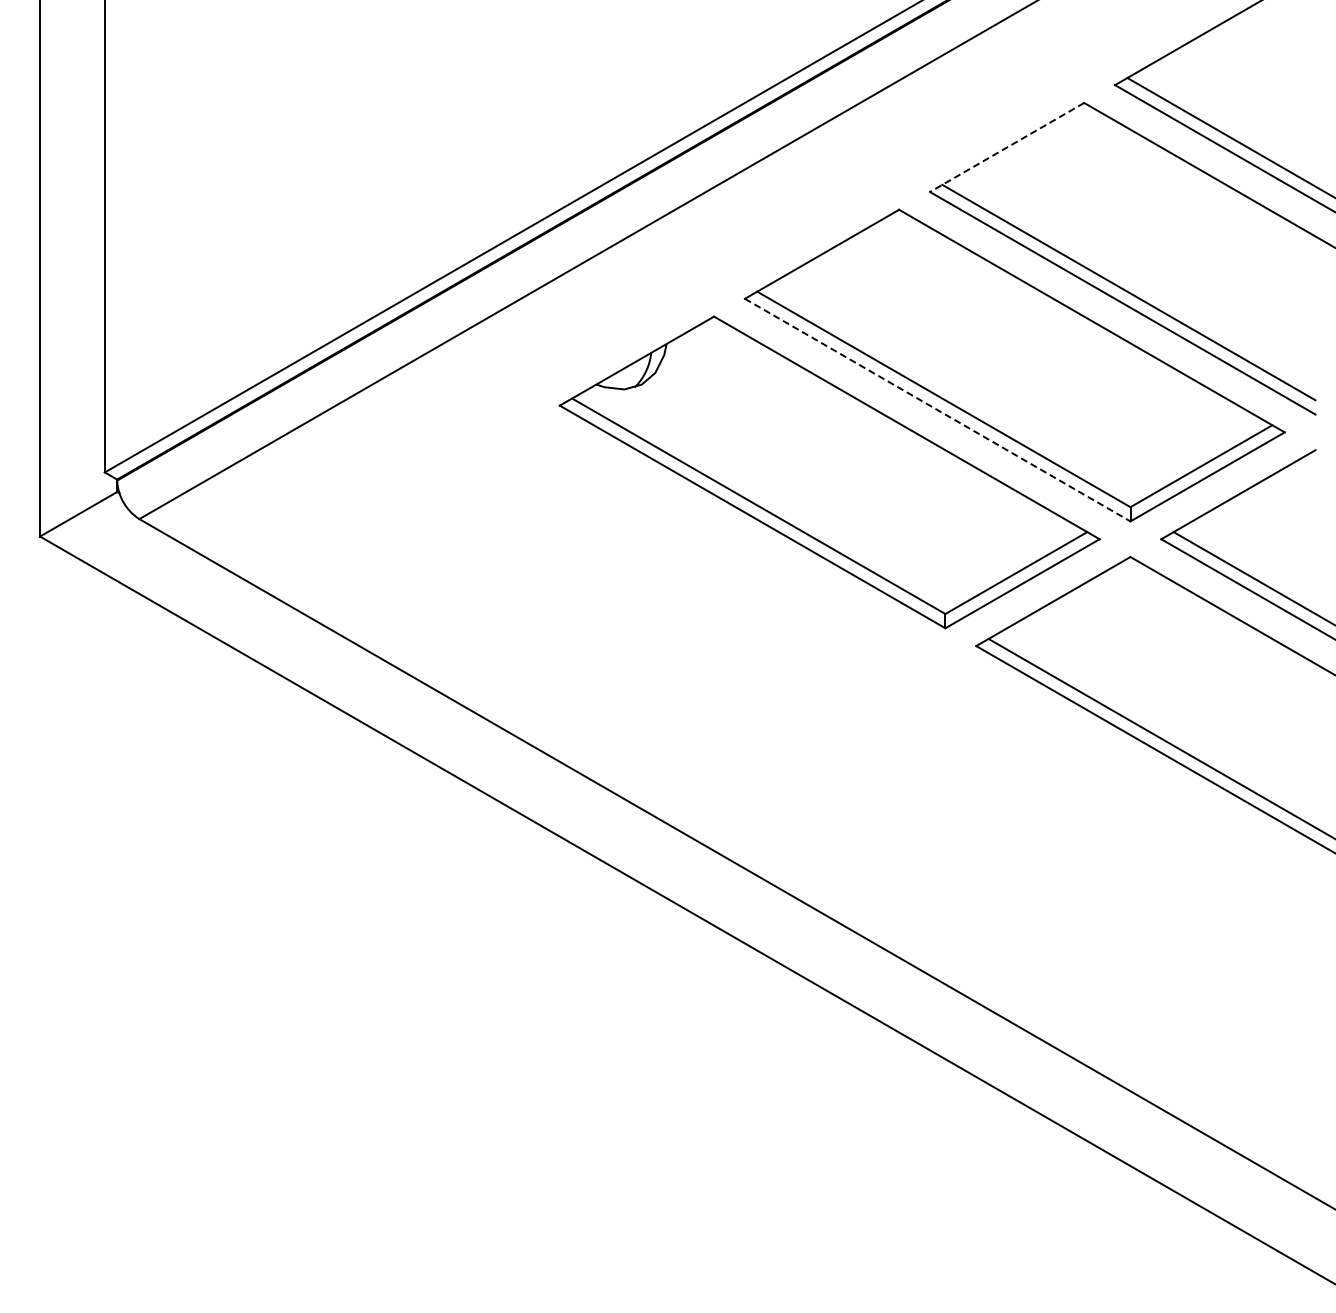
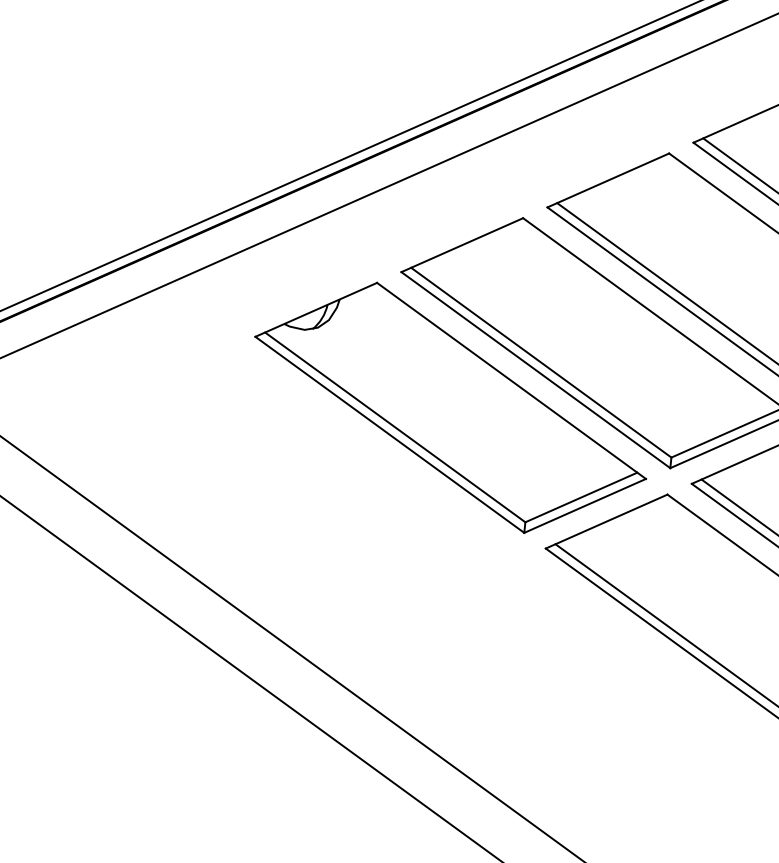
line: (1006, 147) -> (607, 180), dashed -> solid
line: (937, 410) -> (535, 370), dashed -> solid

